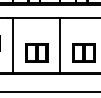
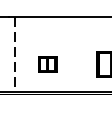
line: (12, 45) -> (14, 54), solid -> dashed
line: (60, 45) -> (79, 54), removed
part: (36, 52) -> (47, 64), size x0.6

